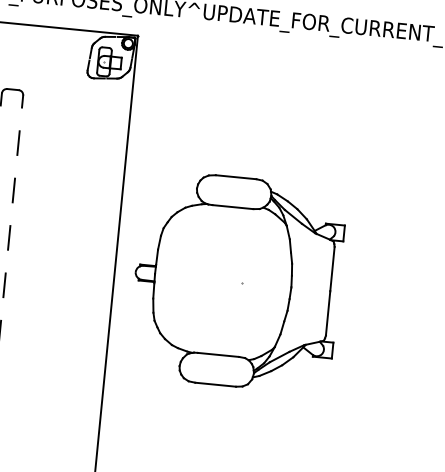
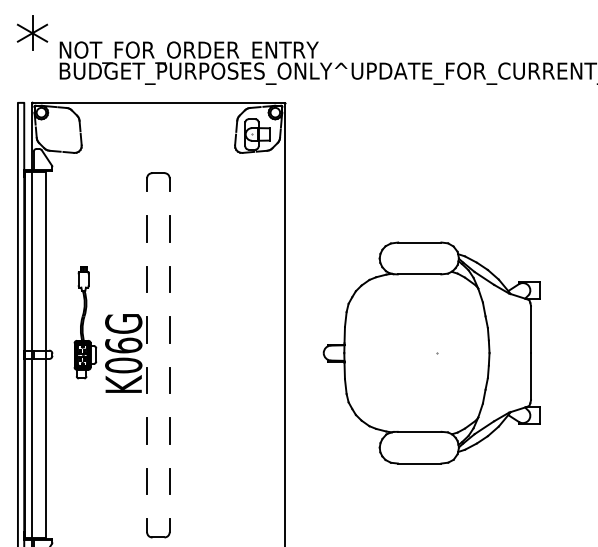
part: (236, 281) -> (431, 352), moved

